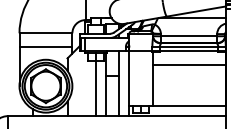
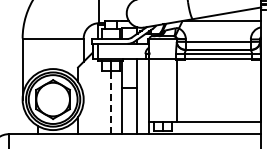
line: (45, 46) -> (52, 53), removed
line: (189, 65) -> (218, 75), removed
line: (96, 88) -> (111, 102), solid -> dashed

